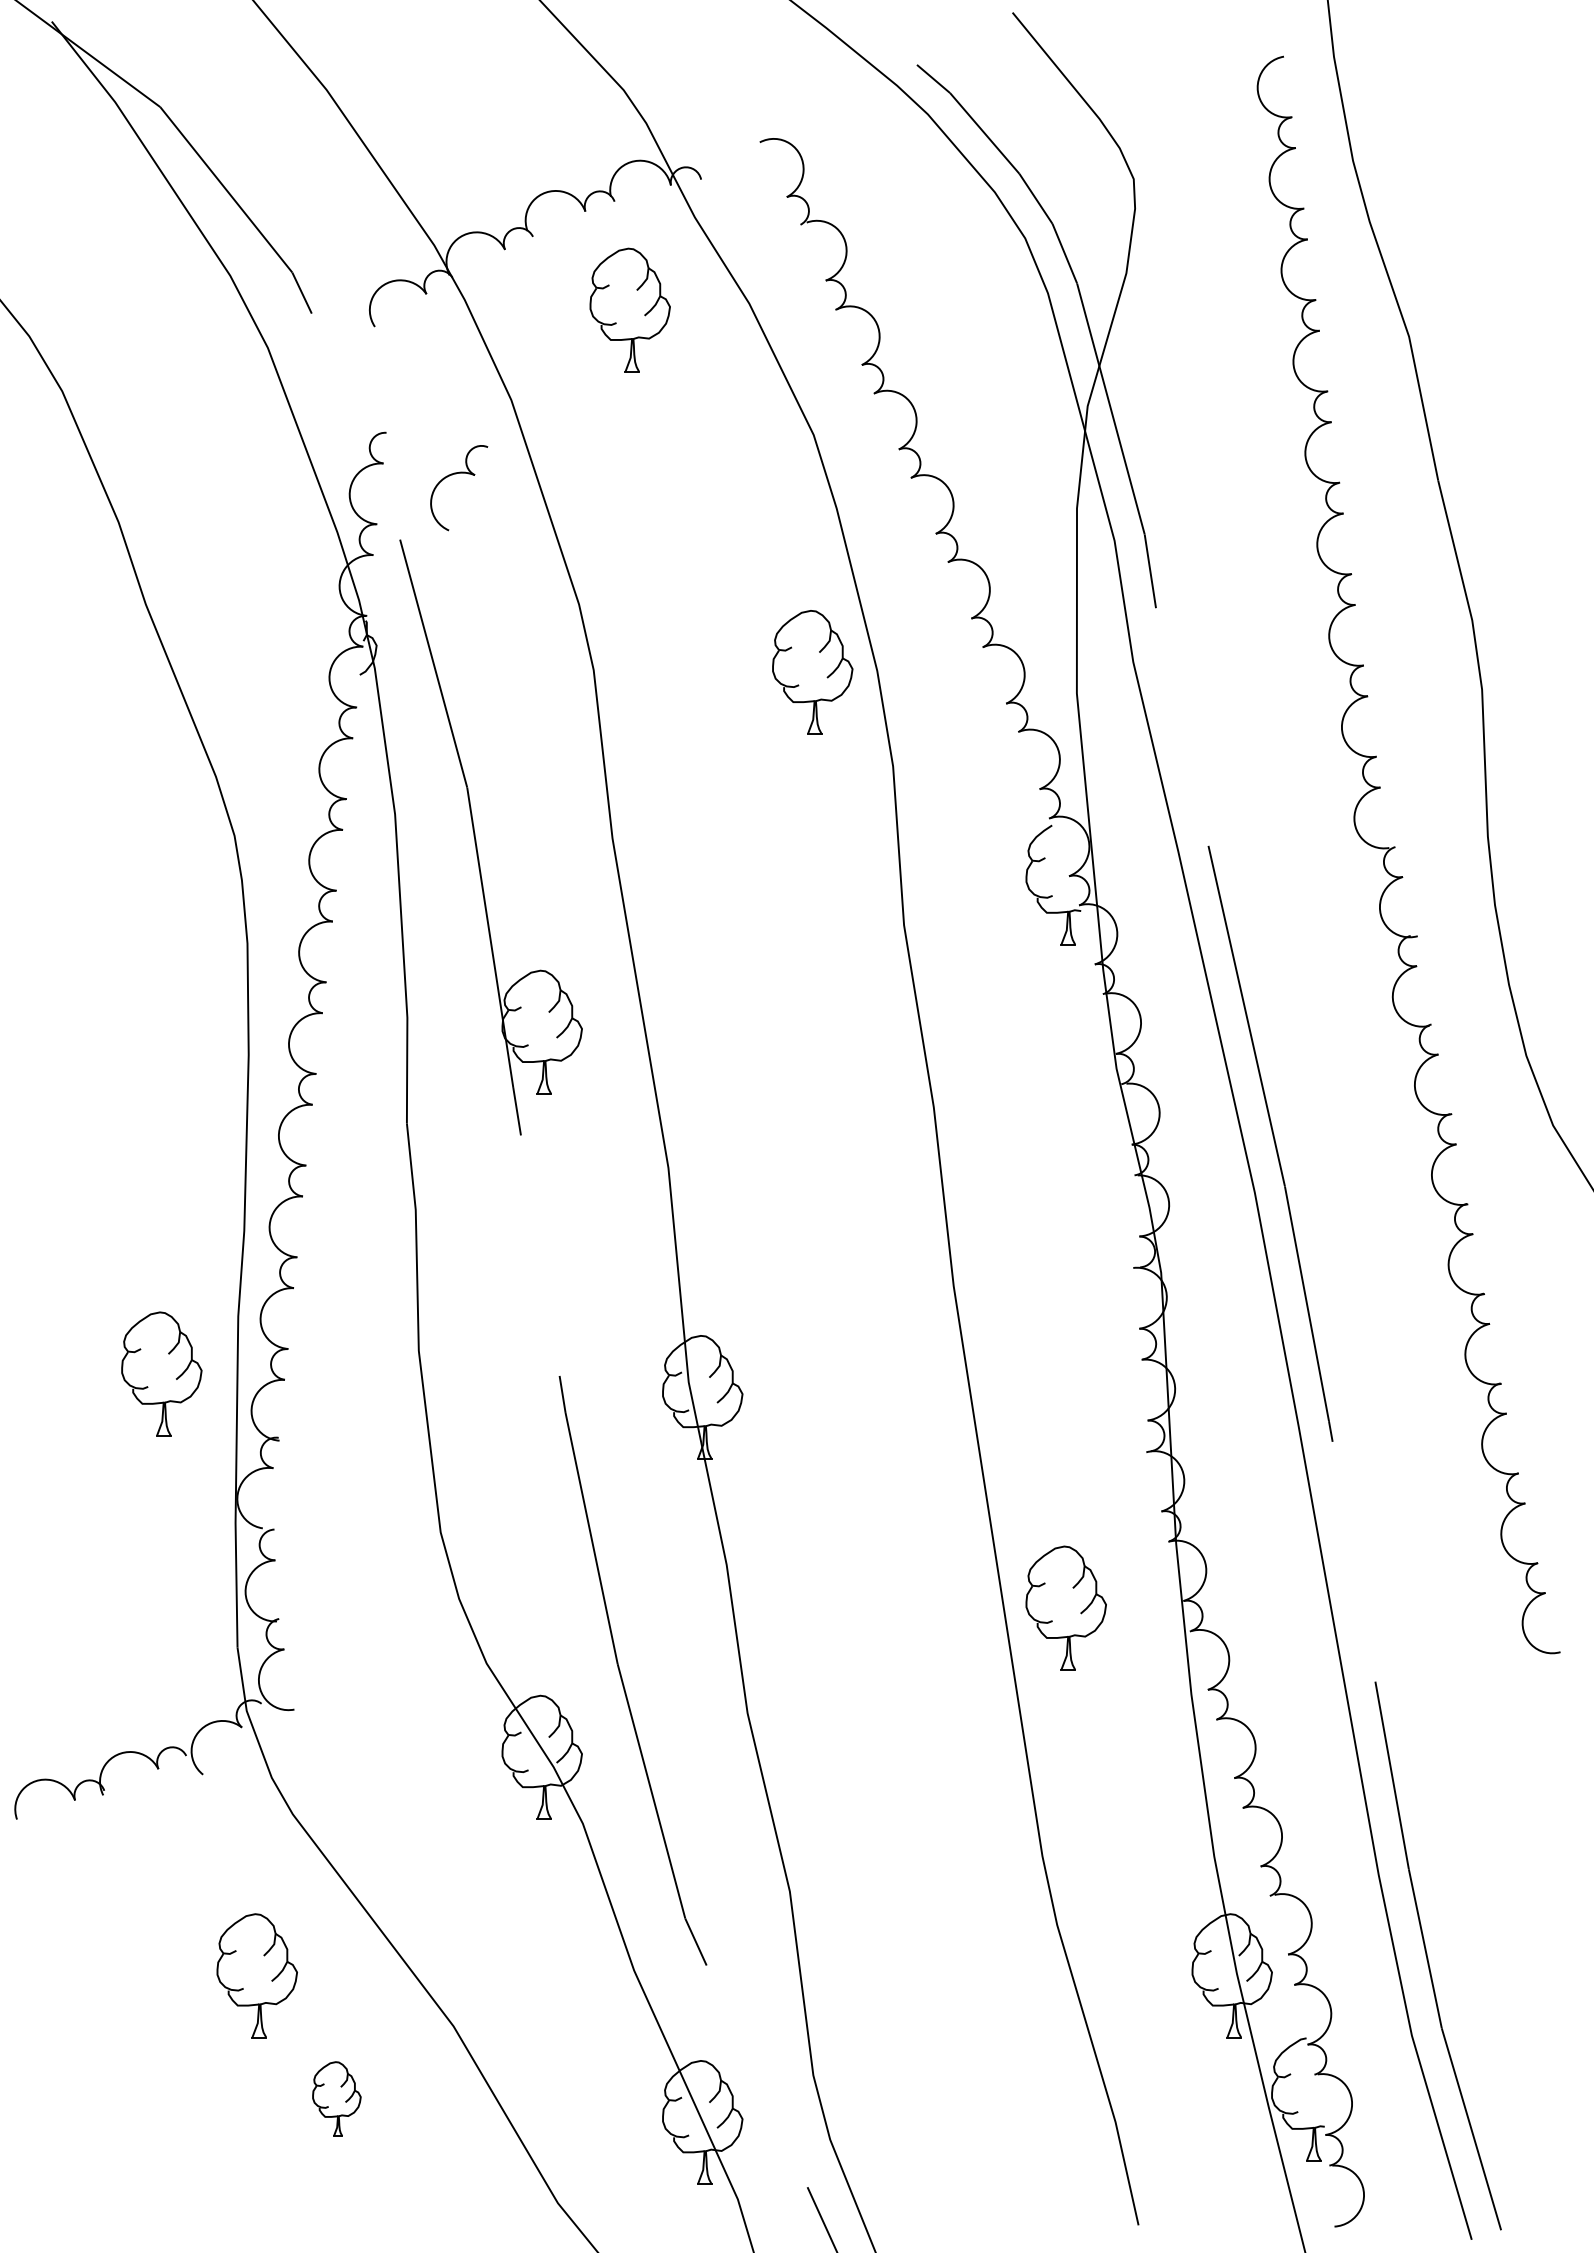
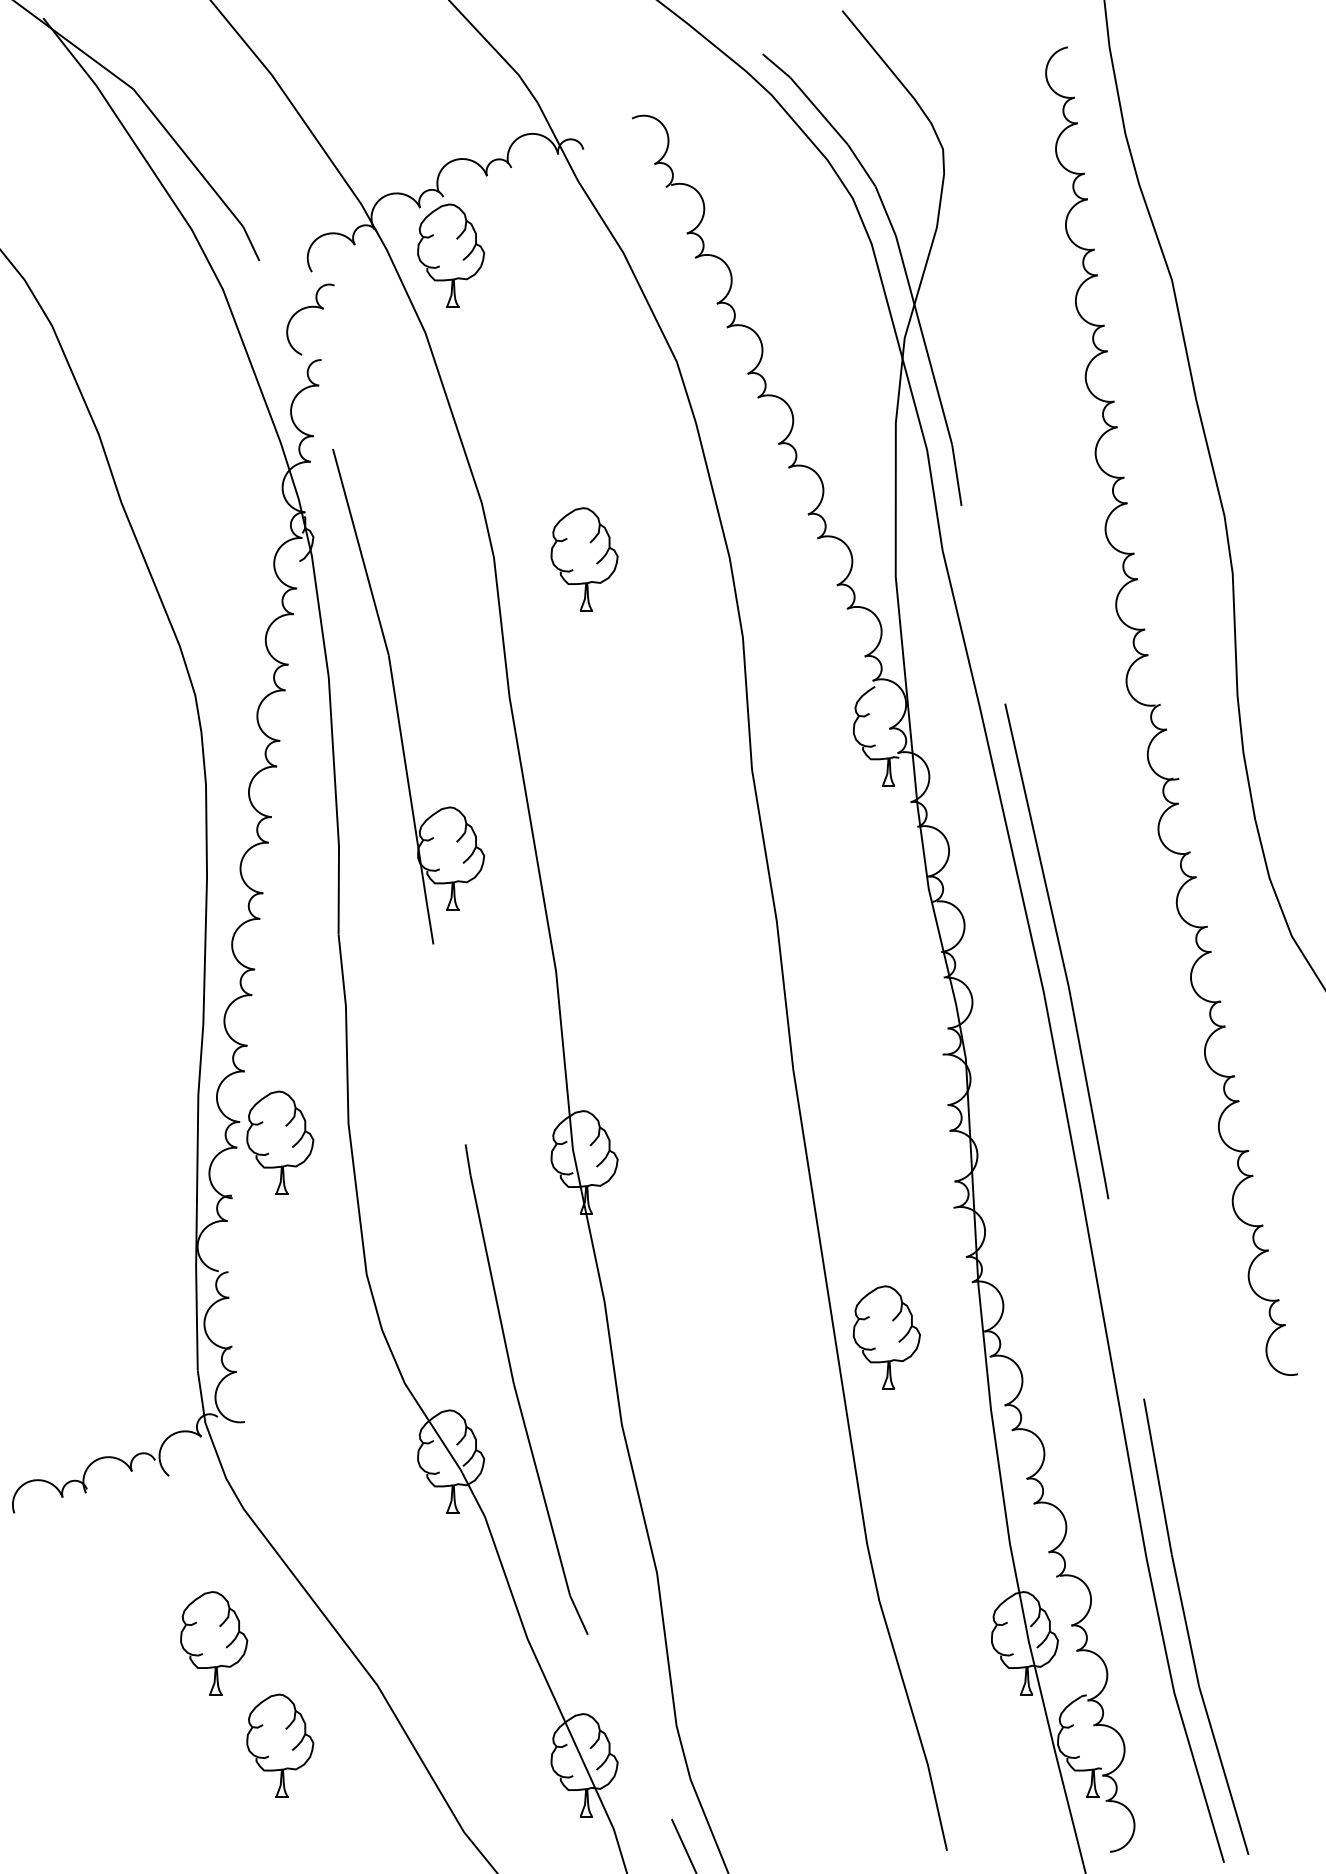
part: (629, 309) -> (450, 255), moved
part: (456, 474) -> (308, 308), moved
part: (812, 672) -> (584, 559), moved
part: (161, 1373) -> (280, 1142), moved
part: (336, 2098) -> (280, 1745), size x1.67

